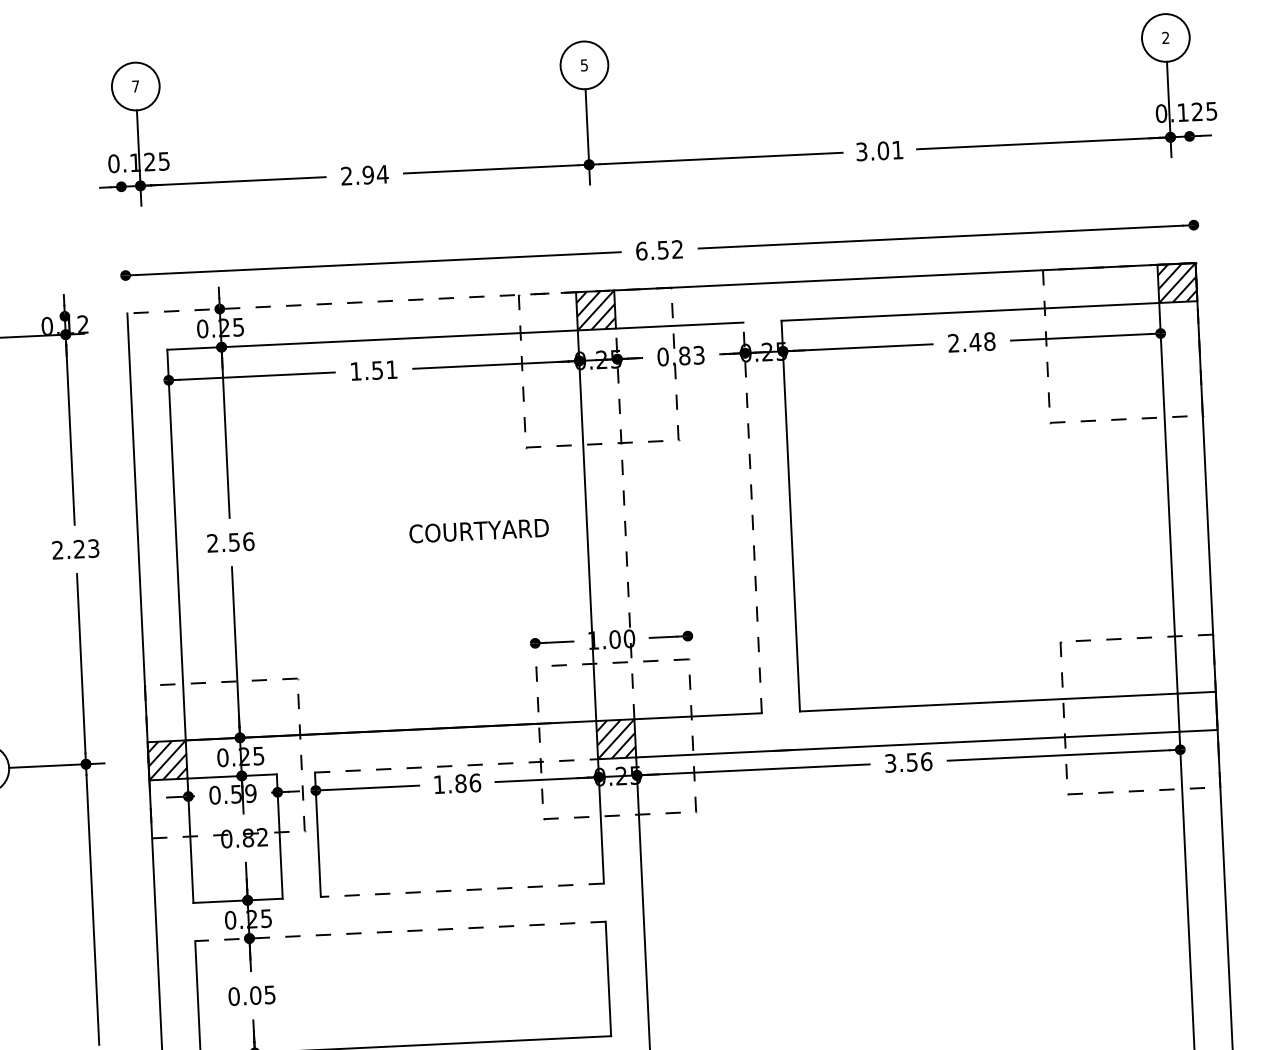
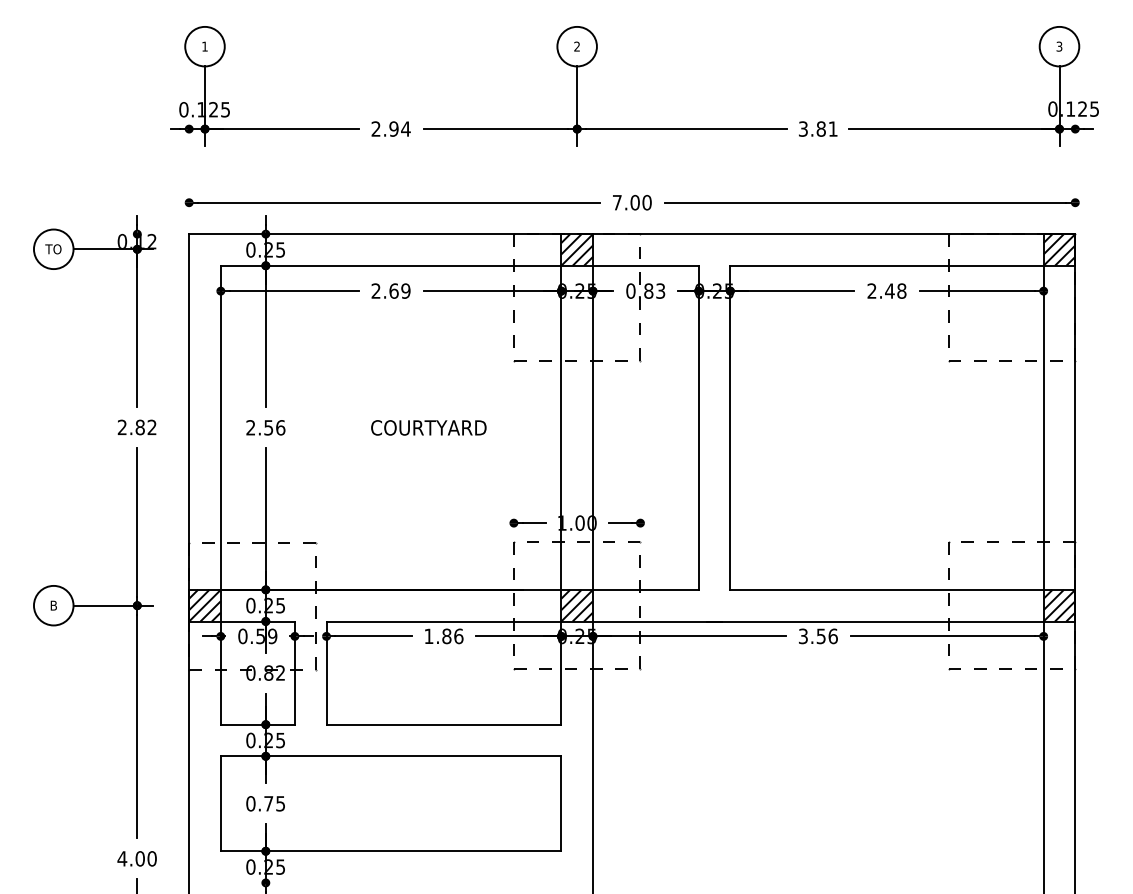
text: (1165, 37) -> (1059, 46), 2 -> 3
text: (583, 65) -> (576, 46), 5 -> 2
text: (135, 86) -> (204, 46), 7 -> 1
text: (882, 150) -> (820, 128), 3.01 -> 3.81
text: (658, 250) -> (631, 202), 6.52 -> 7.00
line: (350, 303) -> (374, 234), dashed -> solid
text: (373, 369) -> (390, 290), 1.51 -> 2.69
line: (752, 517) -> (698, 427), dashed -> solid
line: (625, 523) -> (593, 427), dashed -> solid
text: (478, 530) -> (428, 427), moved
text: (85, 548) -> (145, 427), 2.23 -> 2.82
hatch: (1197, 711) -> (1059, 605), added
line: (457, 765) -> (444, 621), dashed -> solid
line: (461, 890) -> (443, 724), dashed -> solid
line: (399, 931) -> (390, 756), dashed -> solid
text: (255, 995) -> (268, 803), 0.05 -> 0.75

